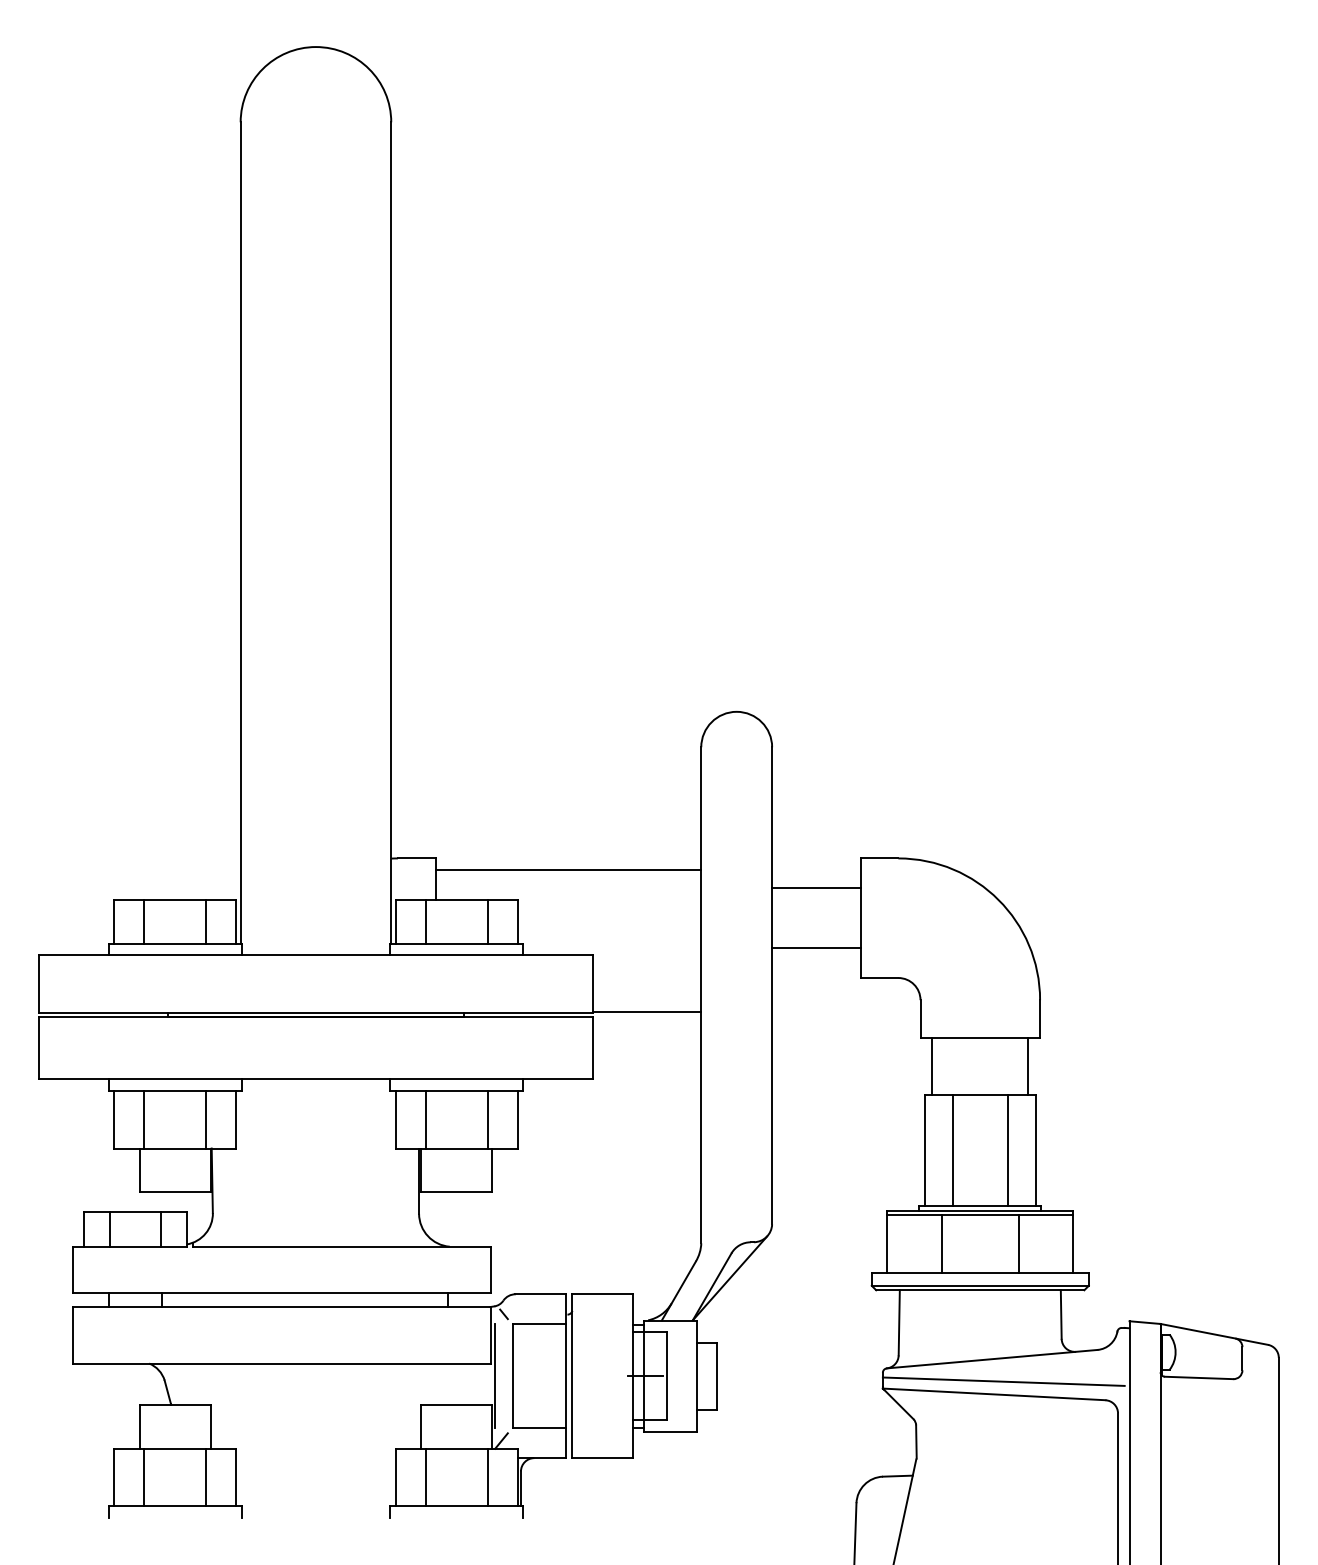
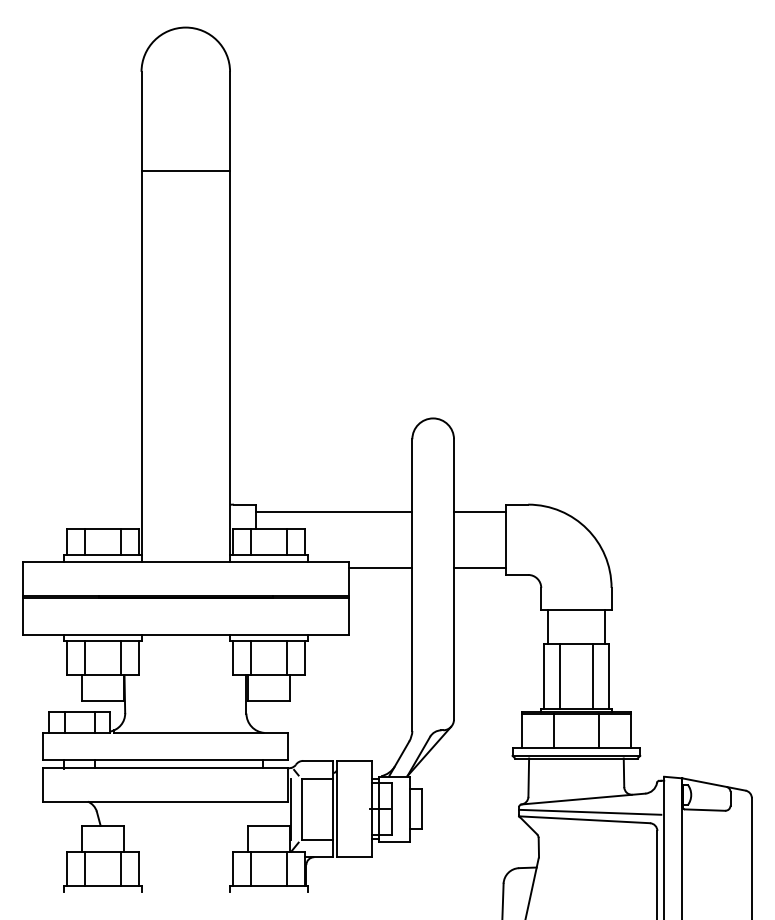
line: (315, 291) -> (185, 171), added
line: (817, 888) -> (480, 568), moved
line: (817, 948) -> (480, 511), moved
line: (647, 1012) -> (380, 568), moved

